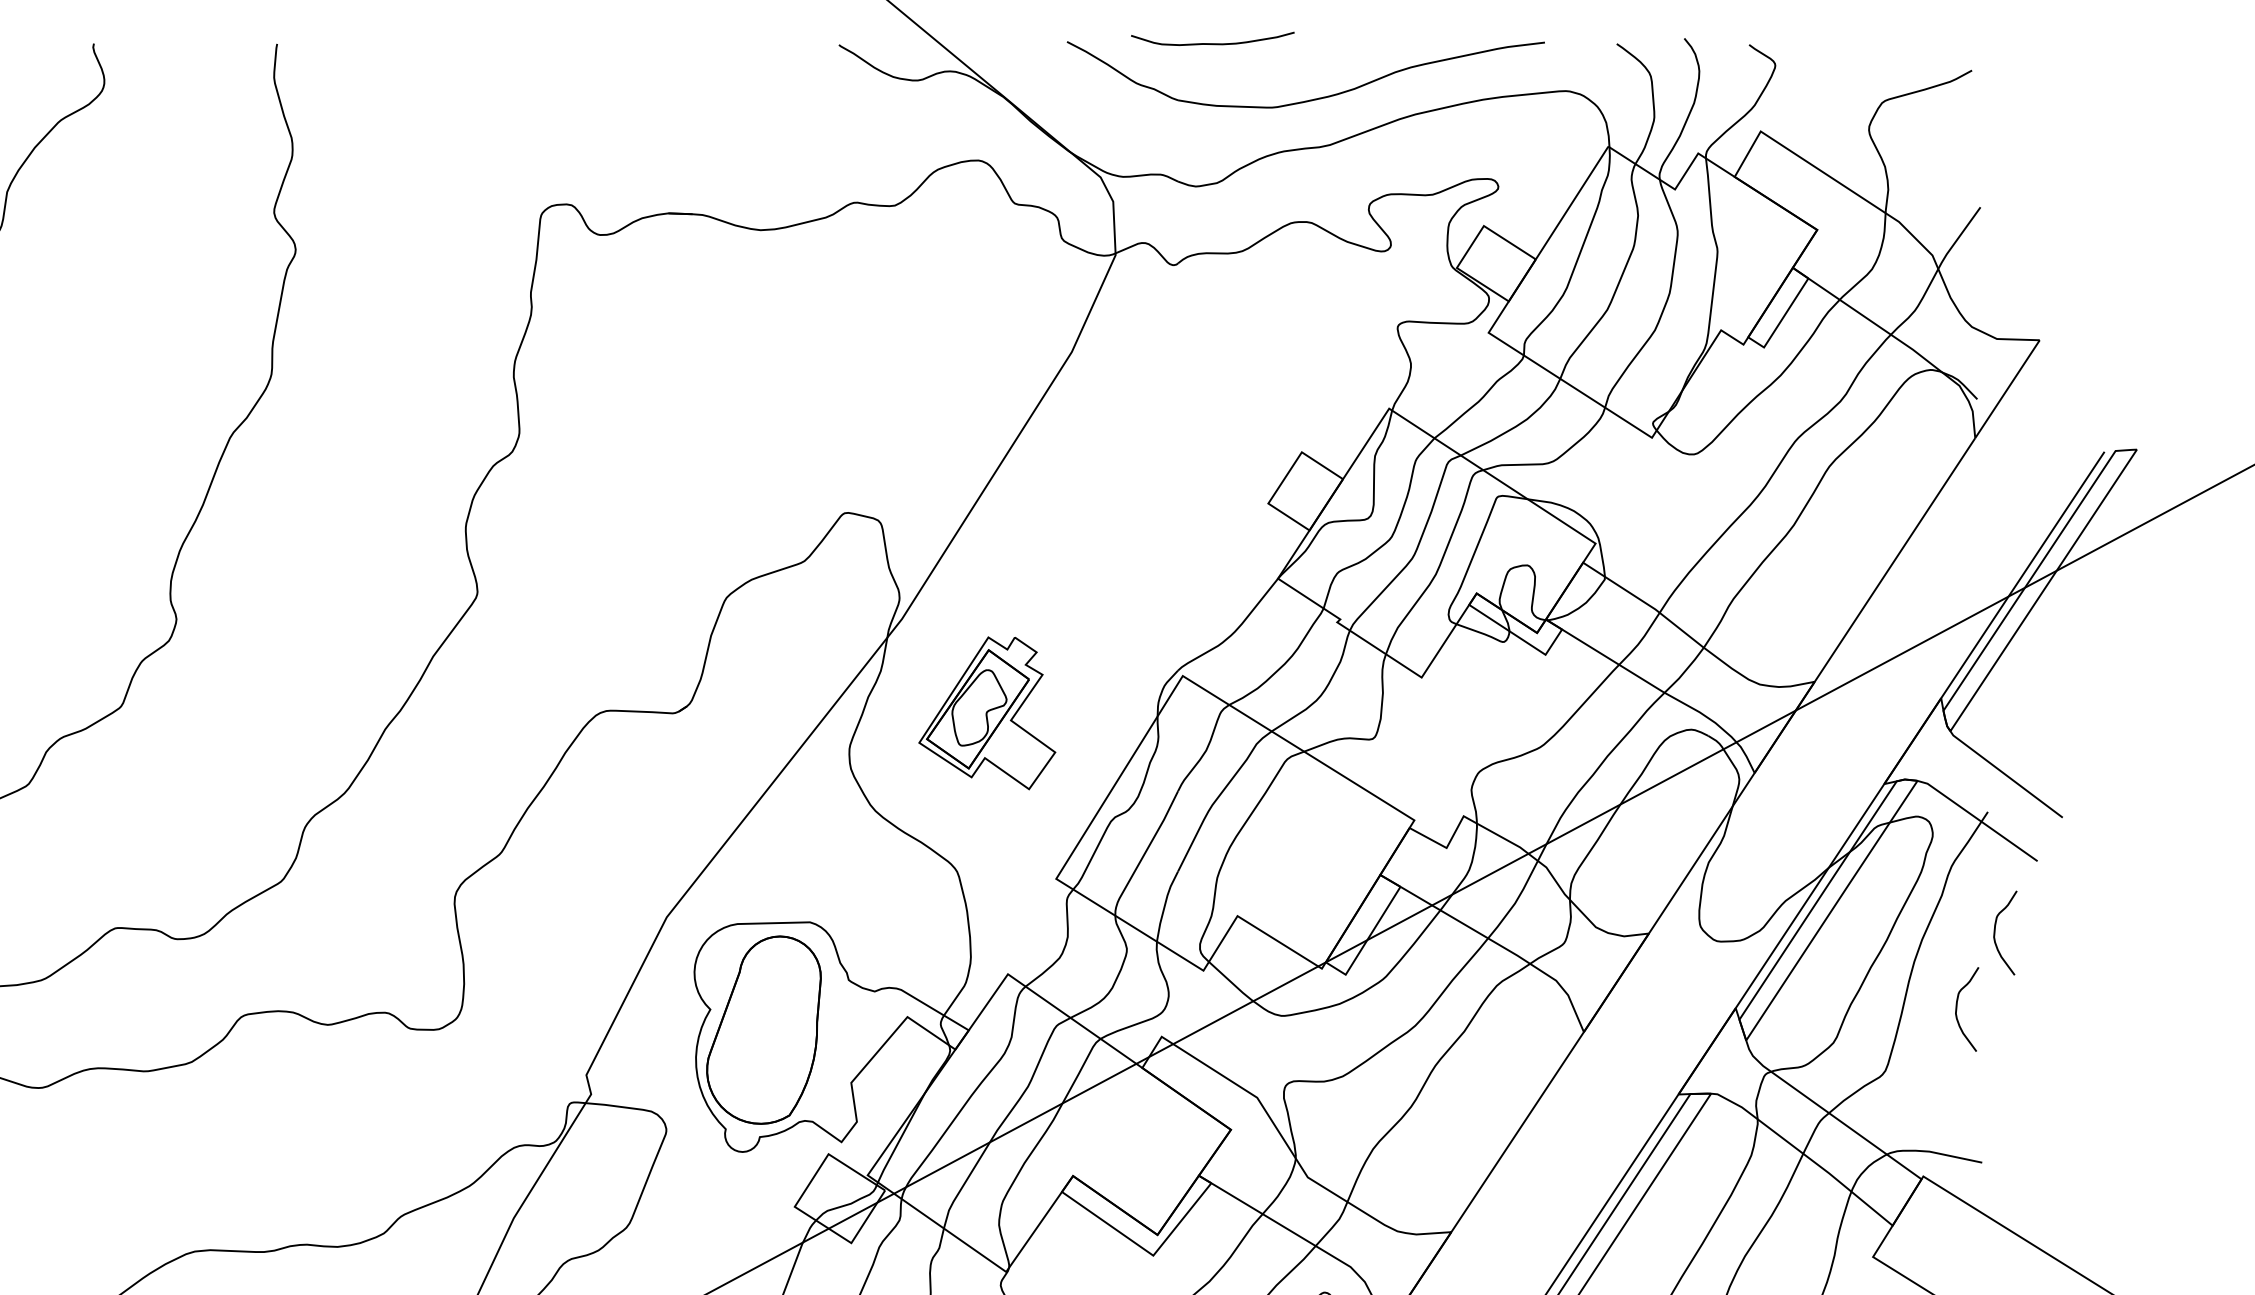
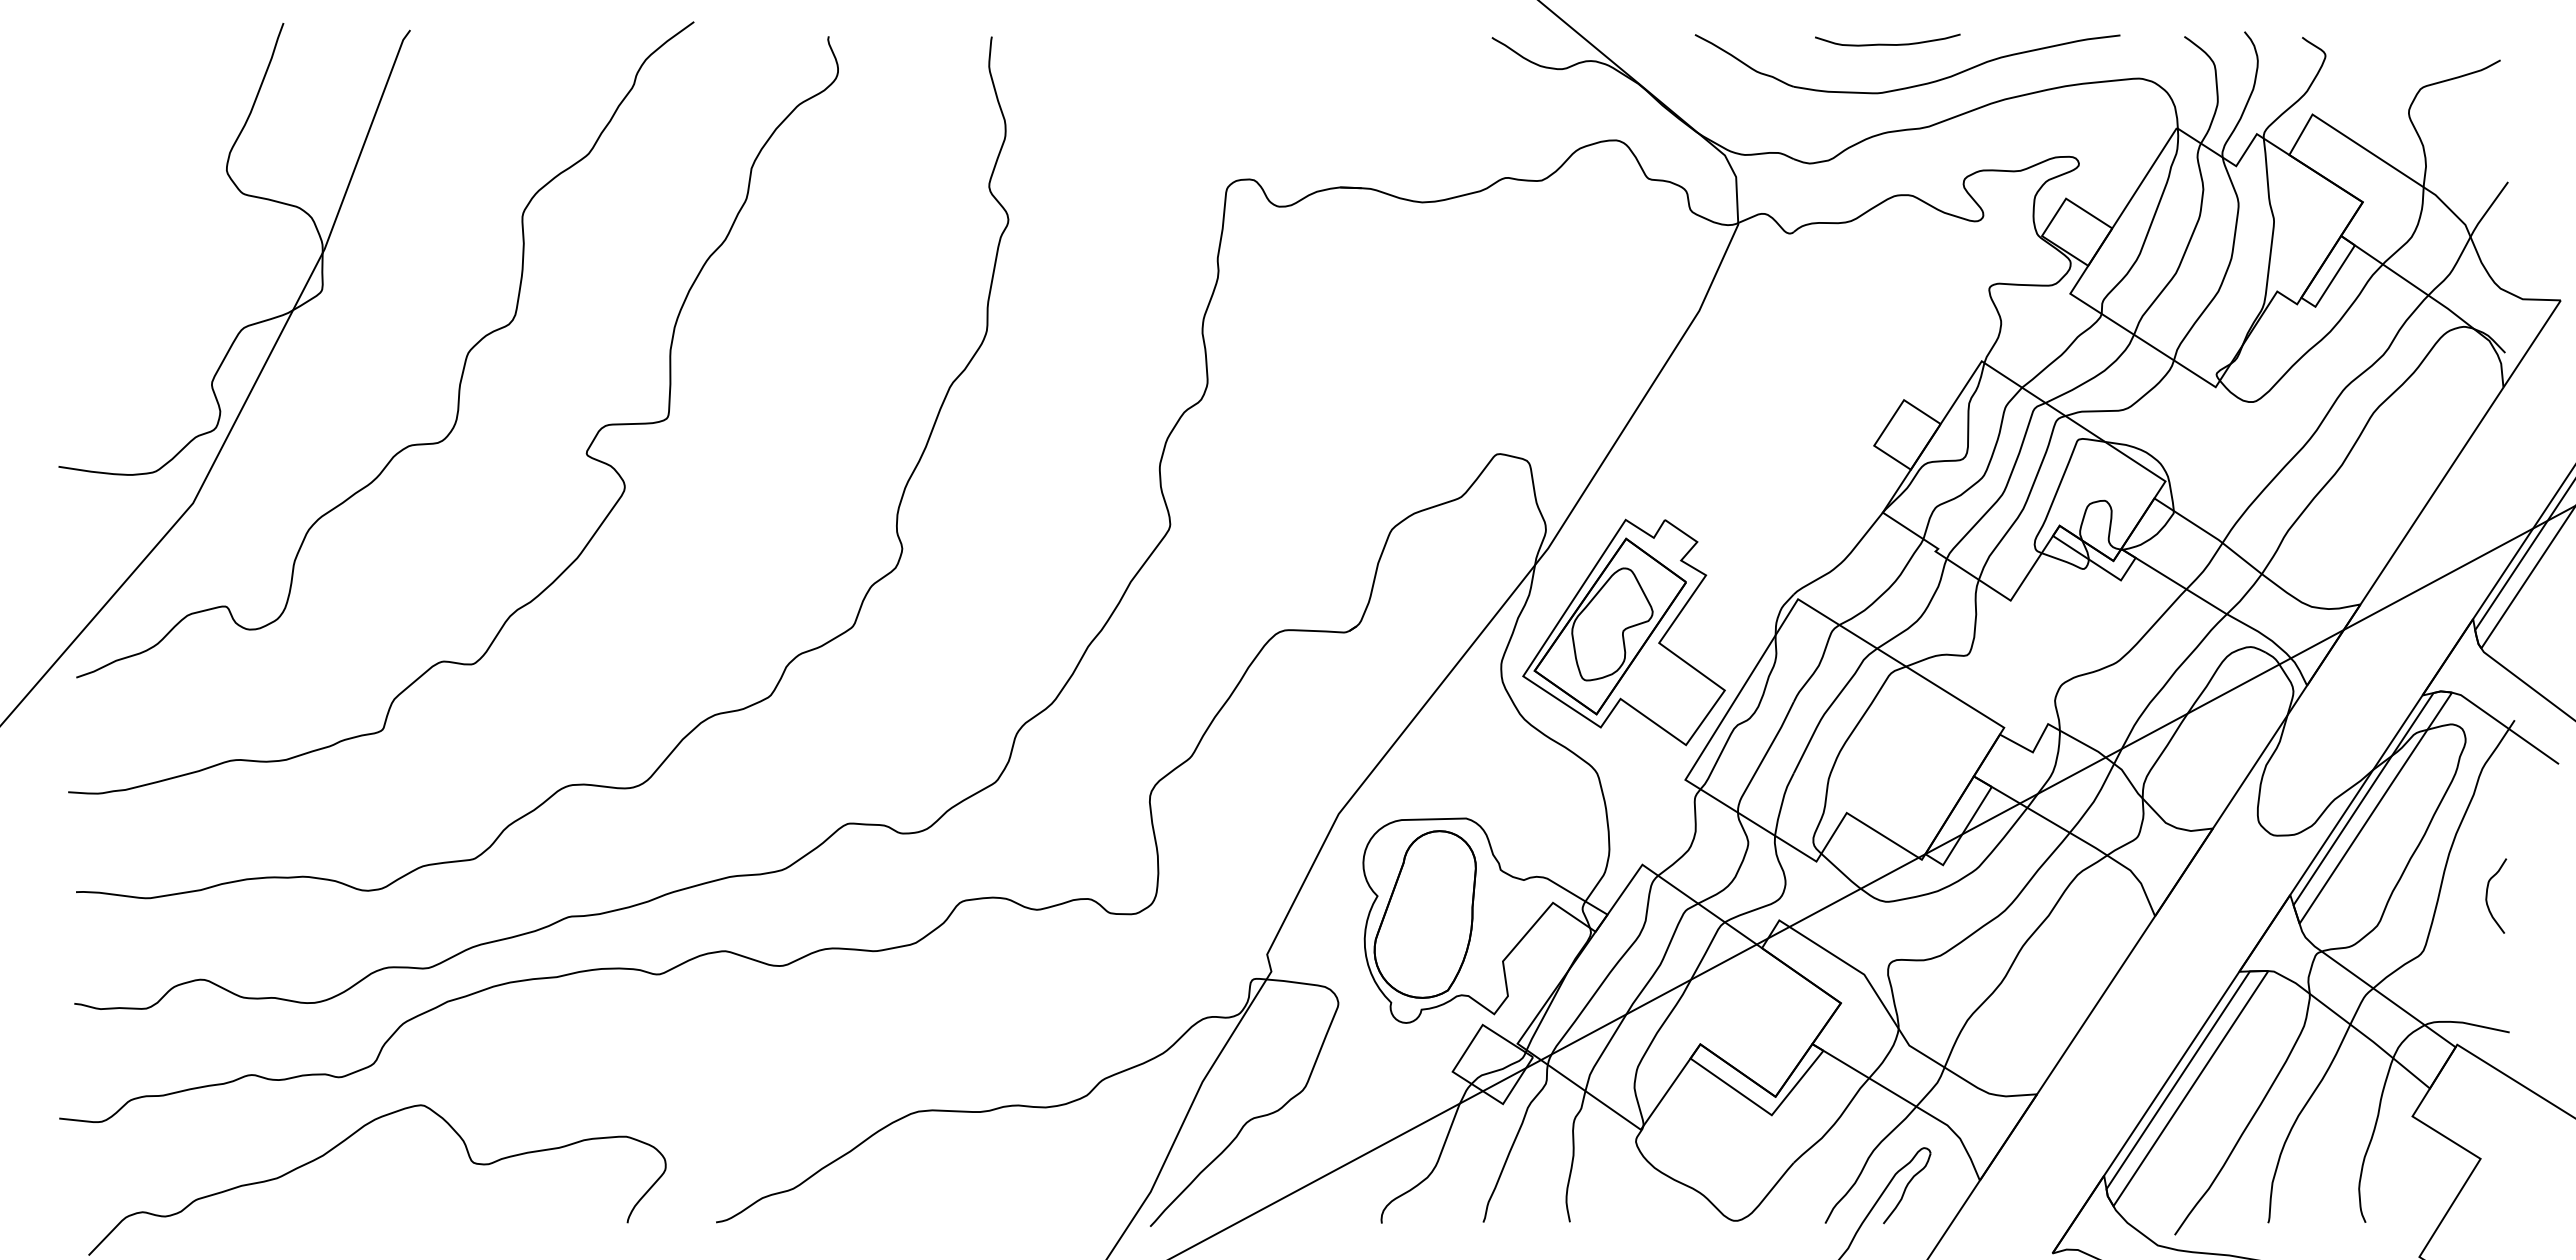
curve: (1212, 42) -> (1887, 43), moved
part: (986, 713) -> (1623, 632), size x1.67
curve: (1995, 932) -> (2521, 827), removed

